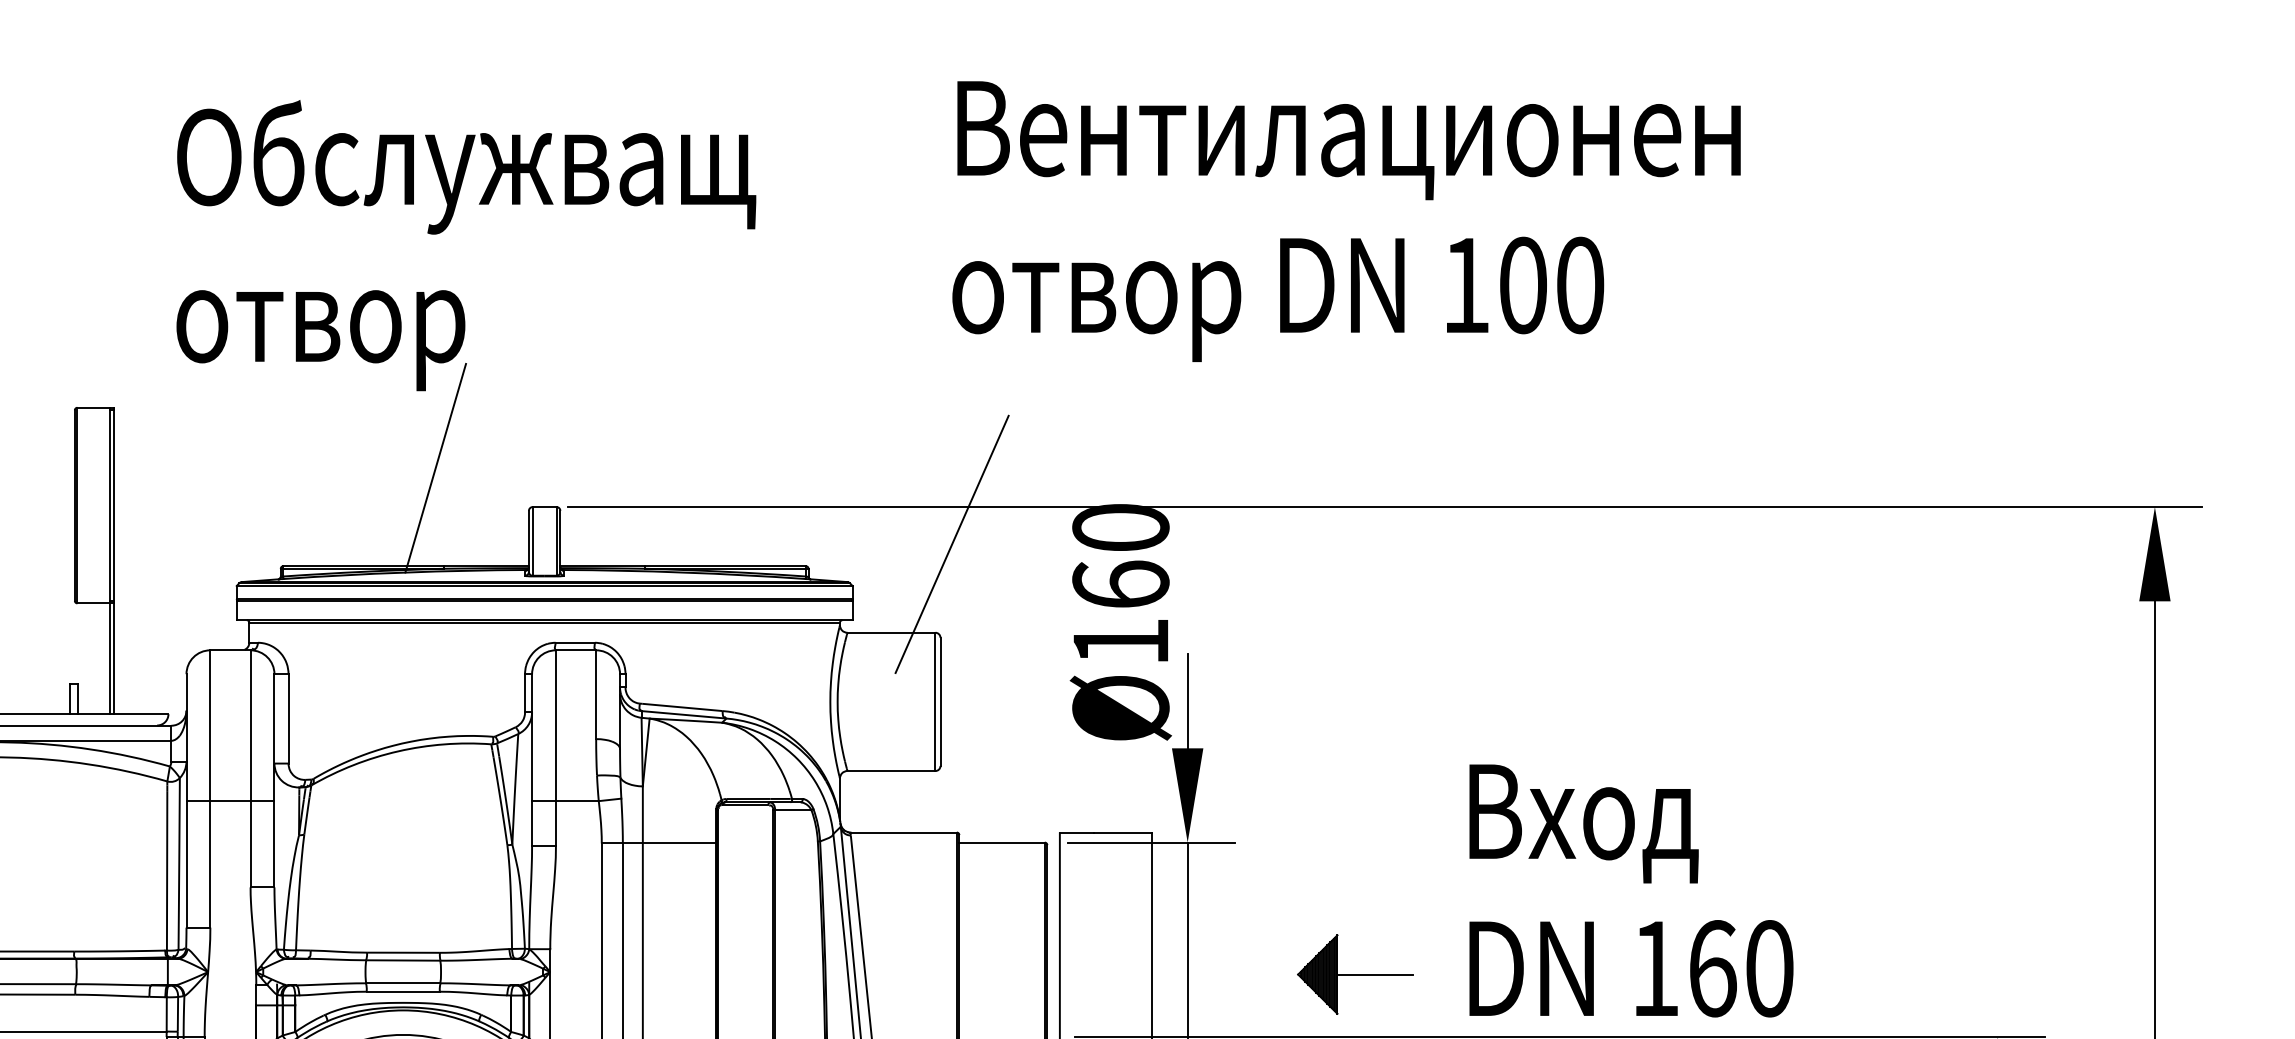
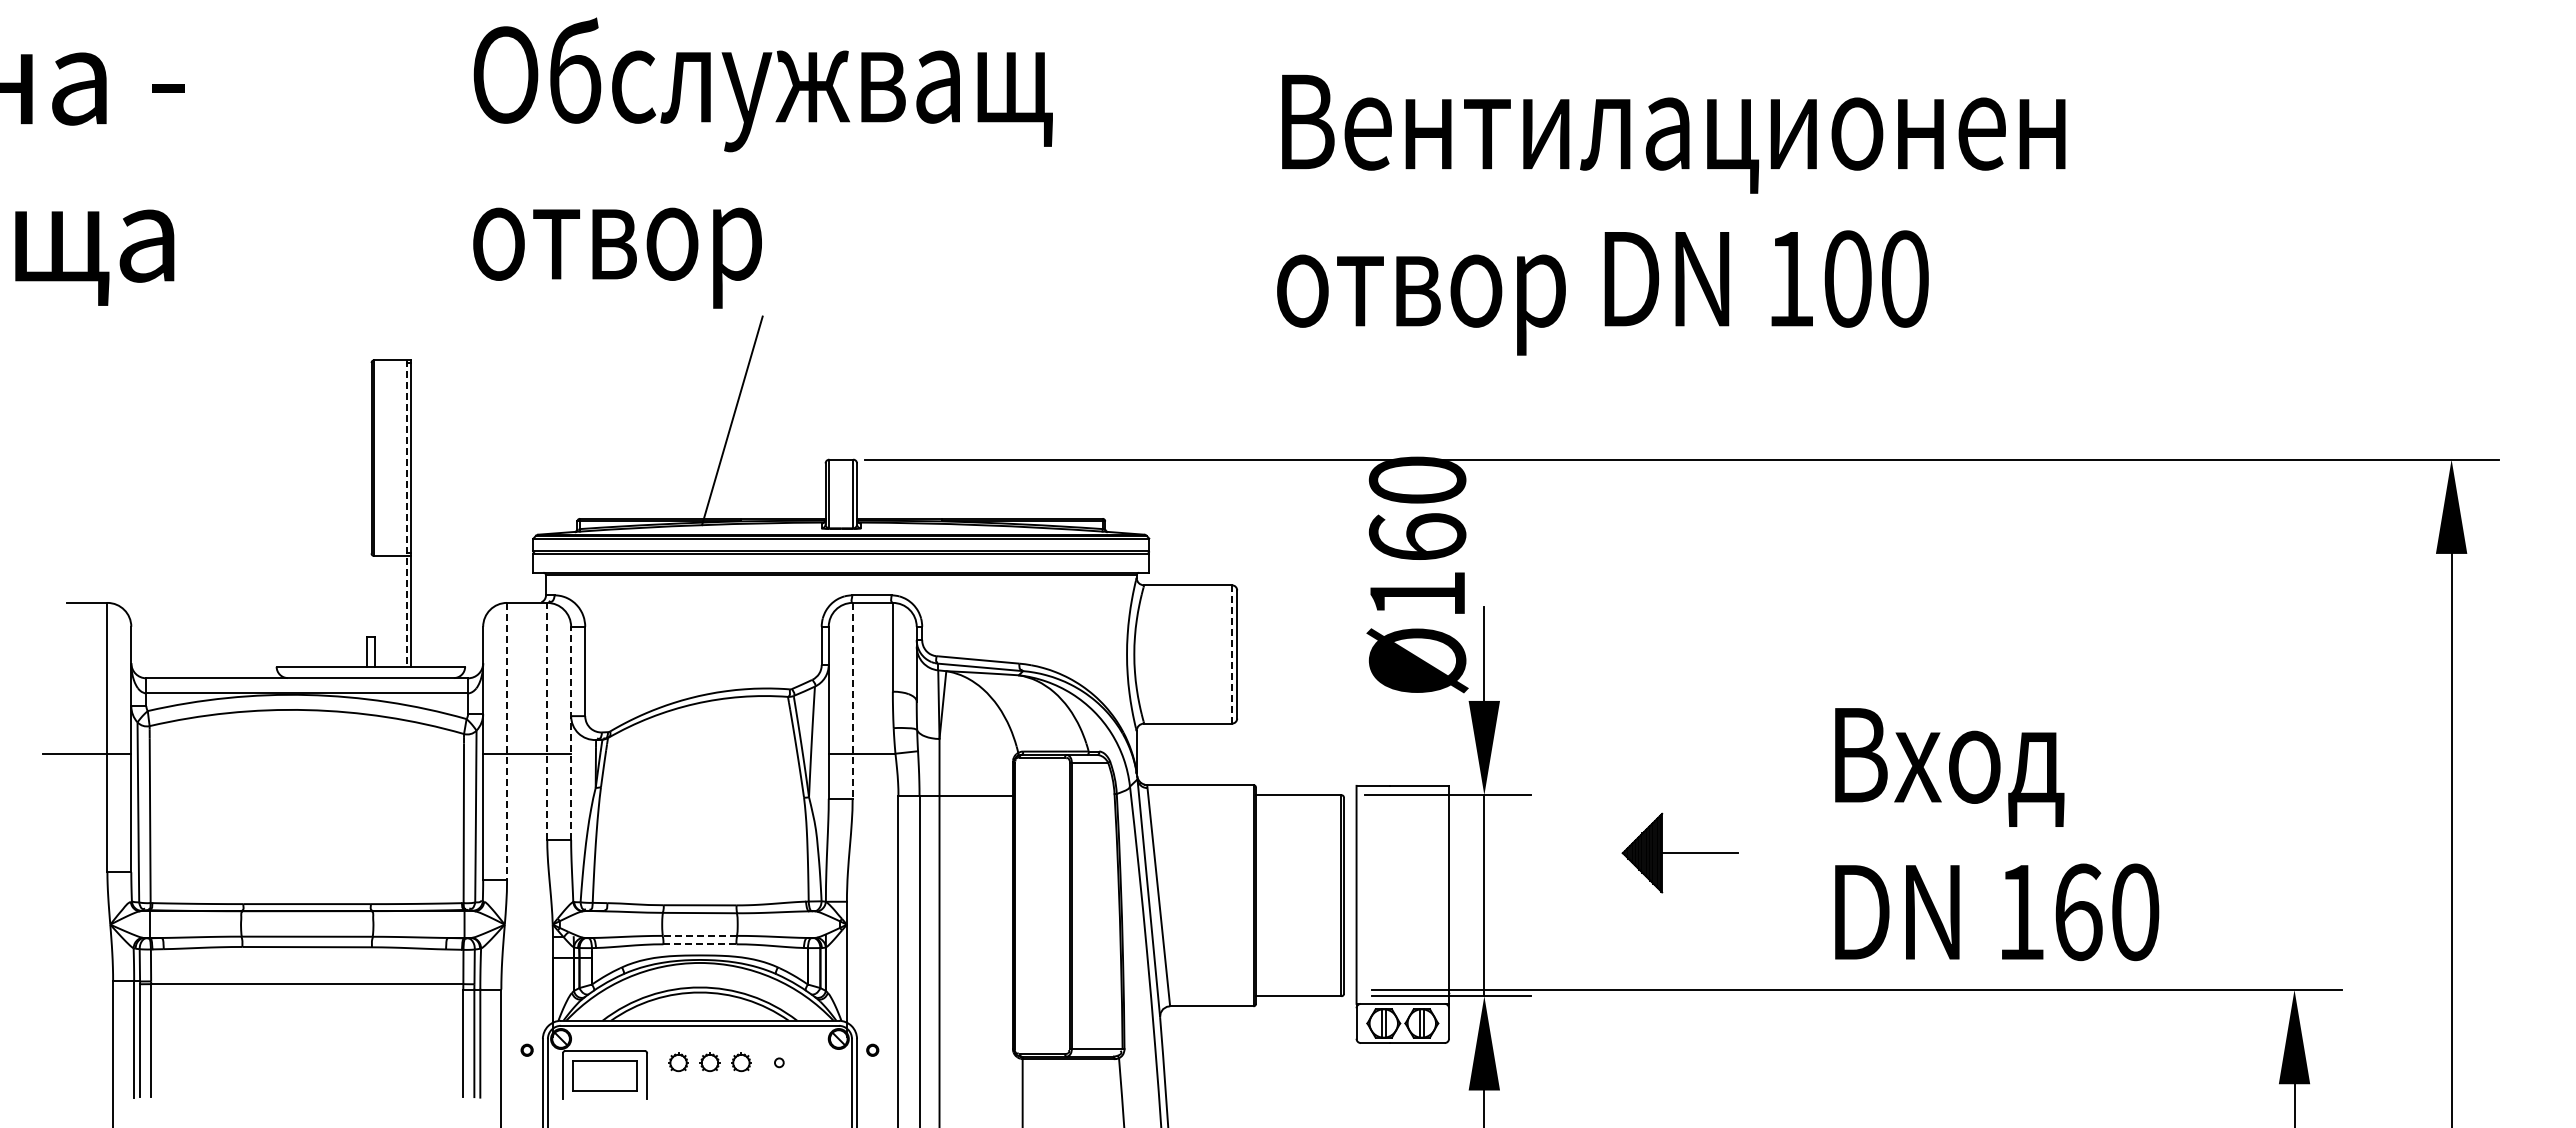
text: (1346, 220) -> (1671, 214), moved
text: (465, 244) -> (762, 162), moved
line: (951, 543) -> (1248, 496), removed
line: (109, 561) -> (406, 514), solid -> dashed
line: (935, 700) -> (1232, 653), solid -> dashed
line: (555, 747) -> (852, 700), solid -> dashed
line: (250, 768) -> (547, 721), solid -> dashed
line: (274, 780) -> (571, 733), solid -> dashed
line: (210, 788) -> (507, 741), solid -> dashed
text: (1631, 890) -> (1997, 834), moved
part: (1354, 973) -> (1679, 852), moved
line: (402, 982) -> (699, 935), solid -> dashed
line: (402, 991) -> (699, 944), solid -> dashed

